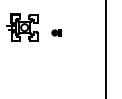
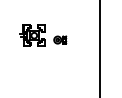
part: (56, 32) -> (60, 39), size x1.67

